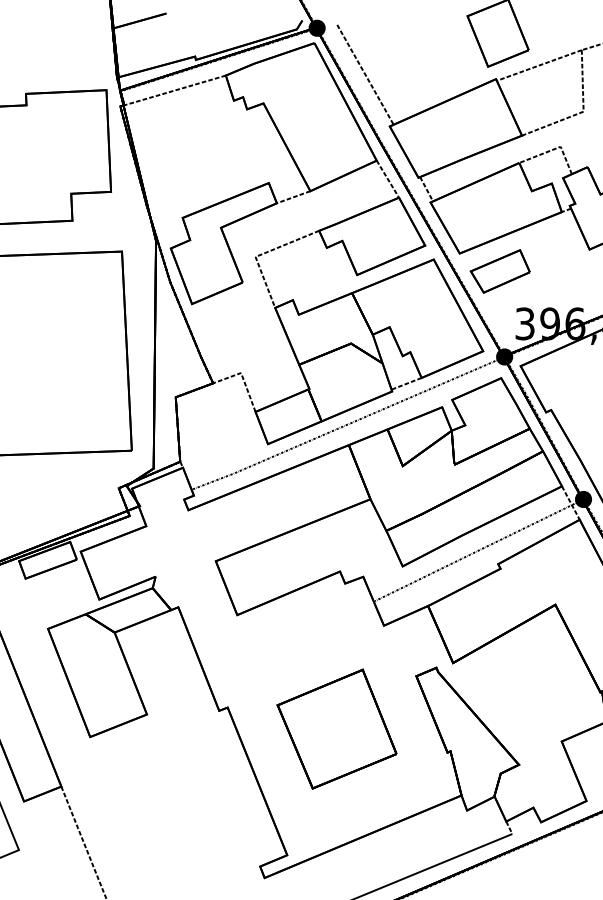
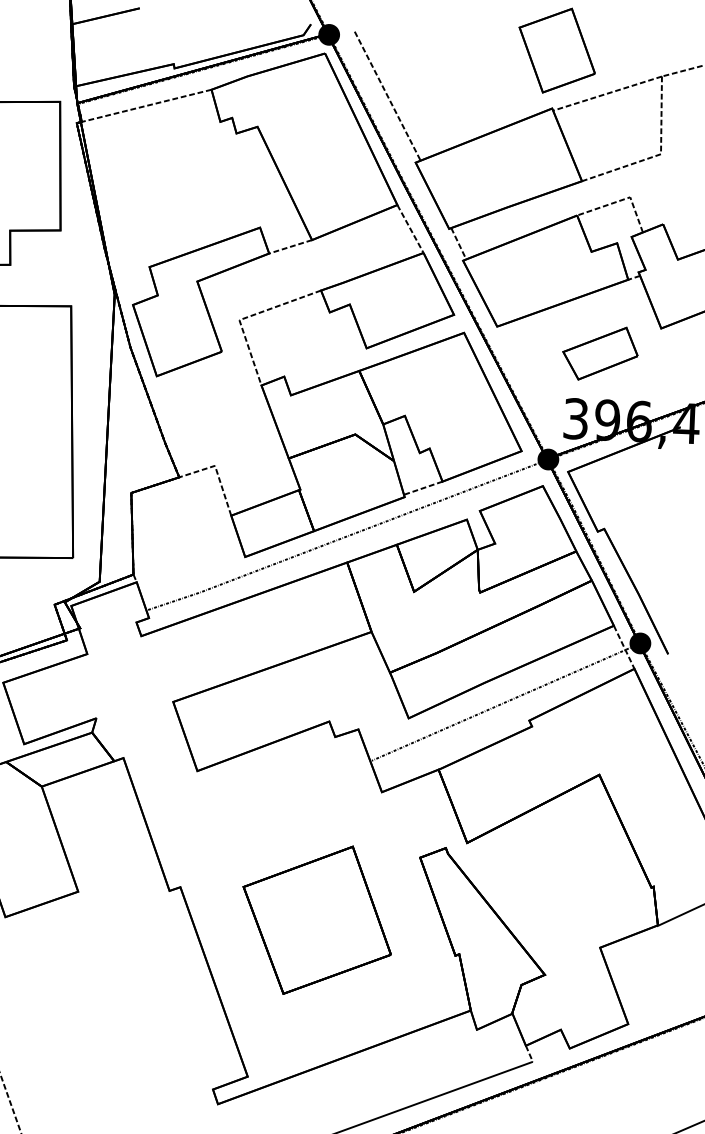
part: (499, 271) -> (599, 353), moved

